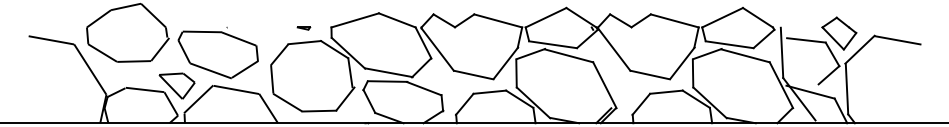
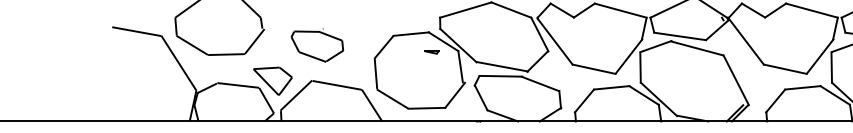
part: (303, 28) -> (431, 52), moved
part: (217, 52) -> (316, 44), size x0.6

